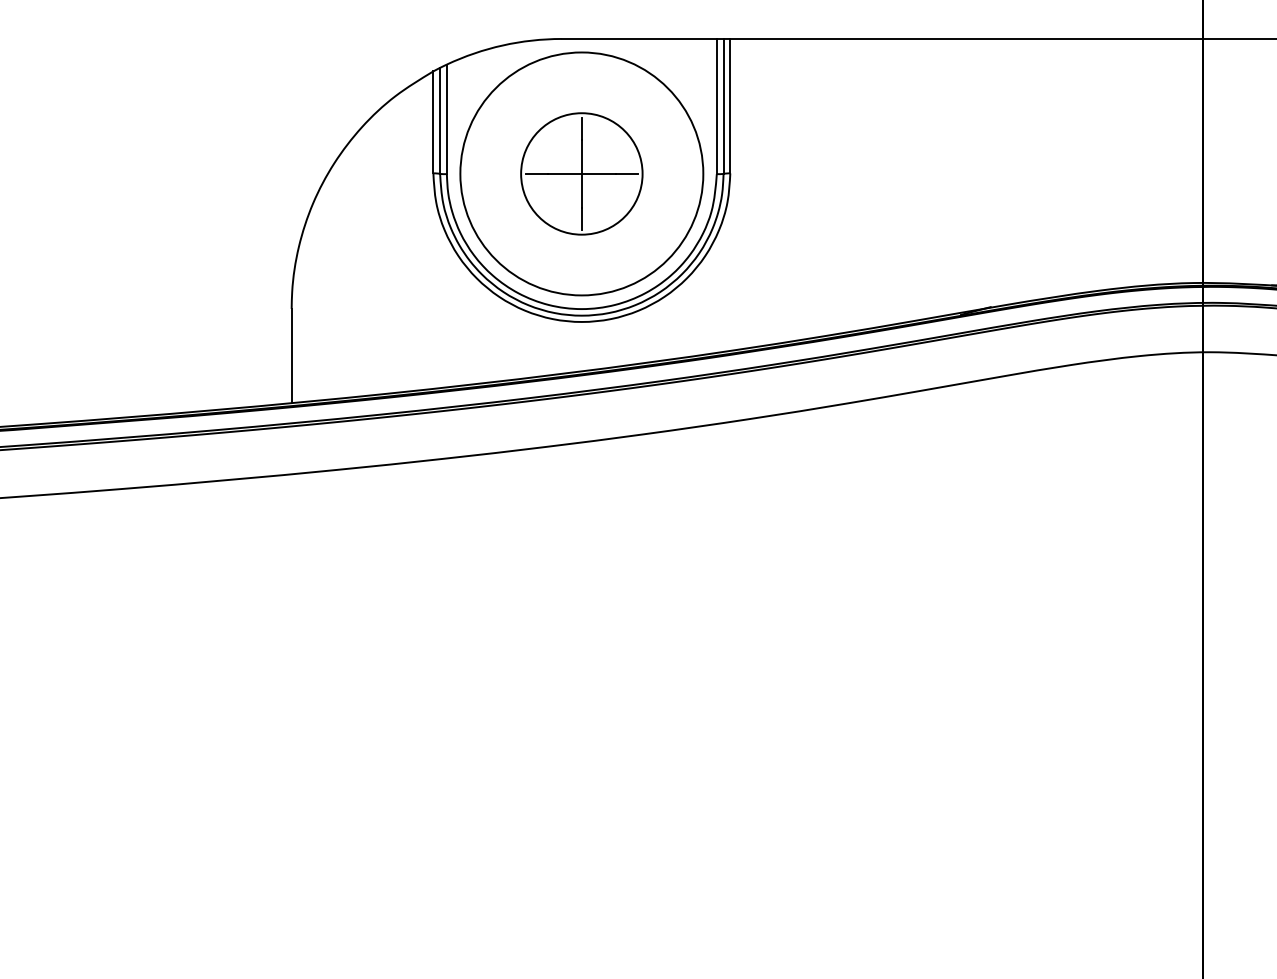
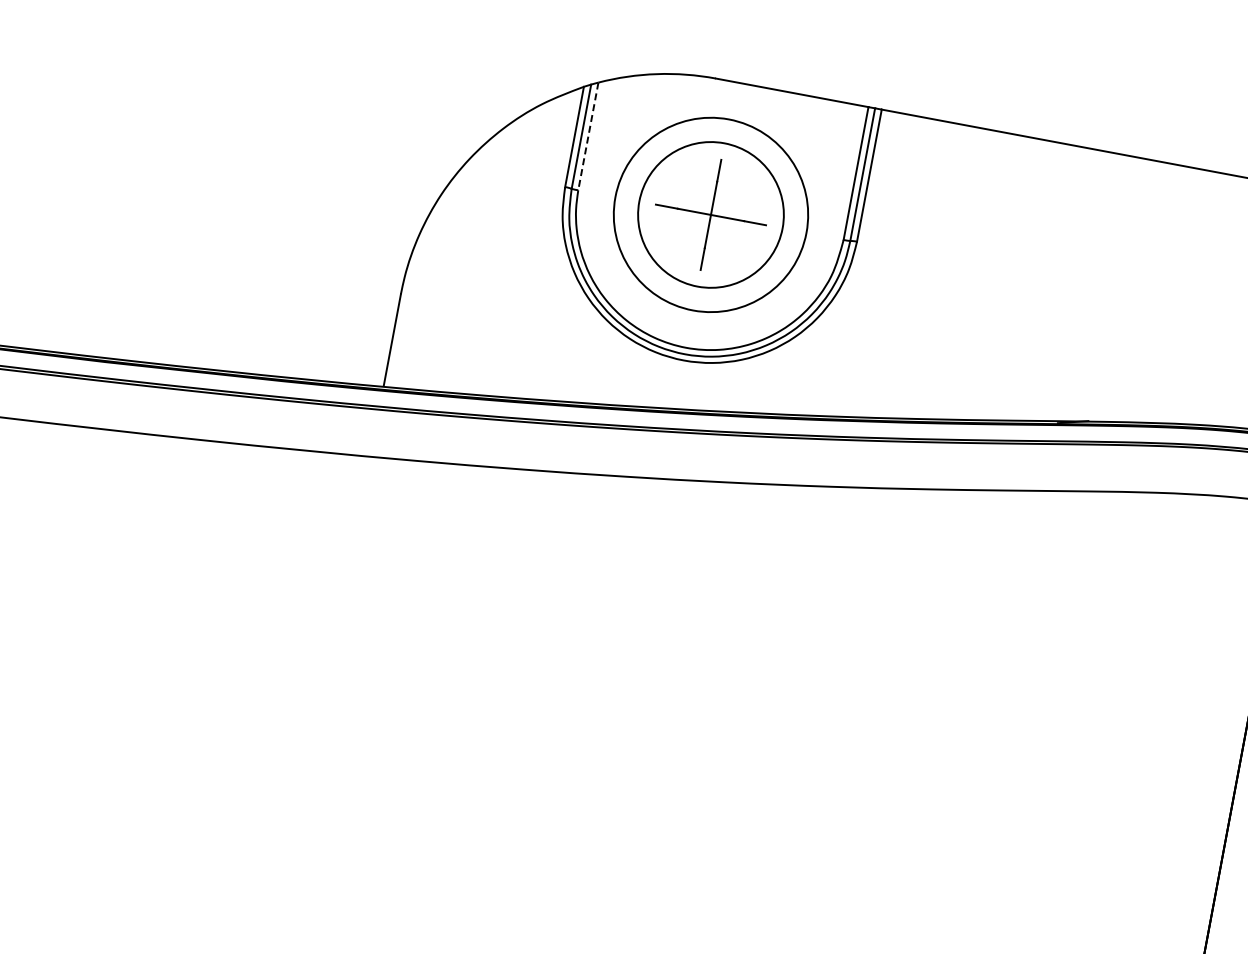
line: (446, 119) -> (587, 136), solid -> dashed
circle: (581, 173) -> (710, 214), size x0.6
circle: (581, 173) -> (710, 214), size x1.6

